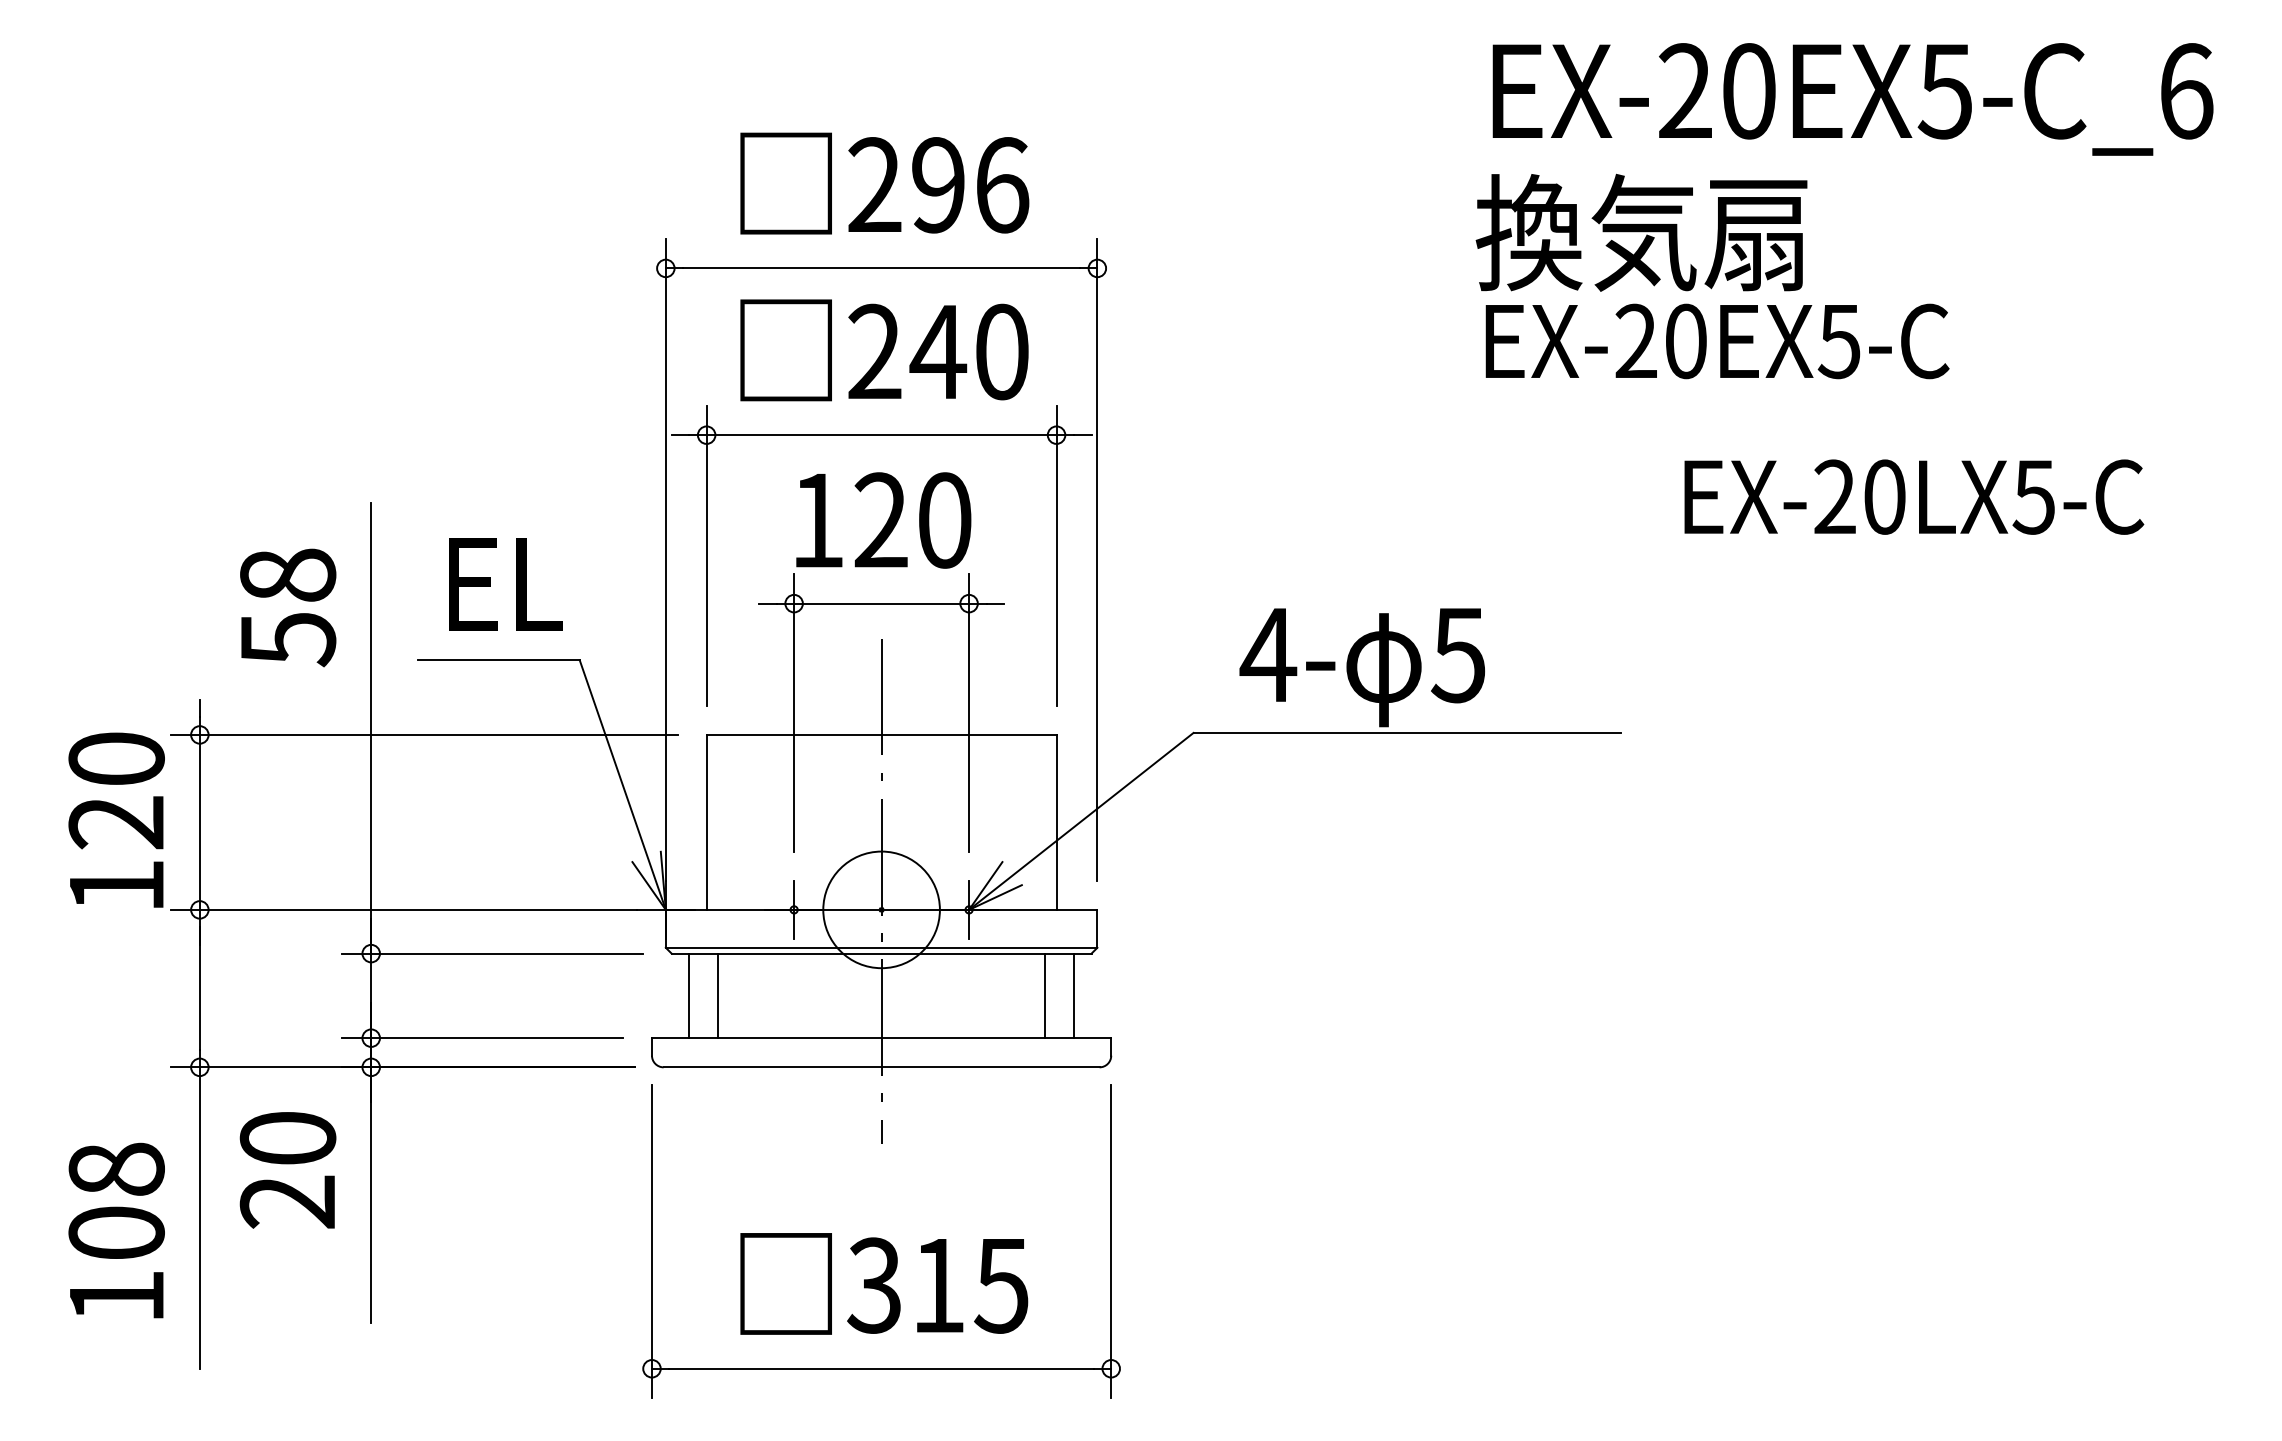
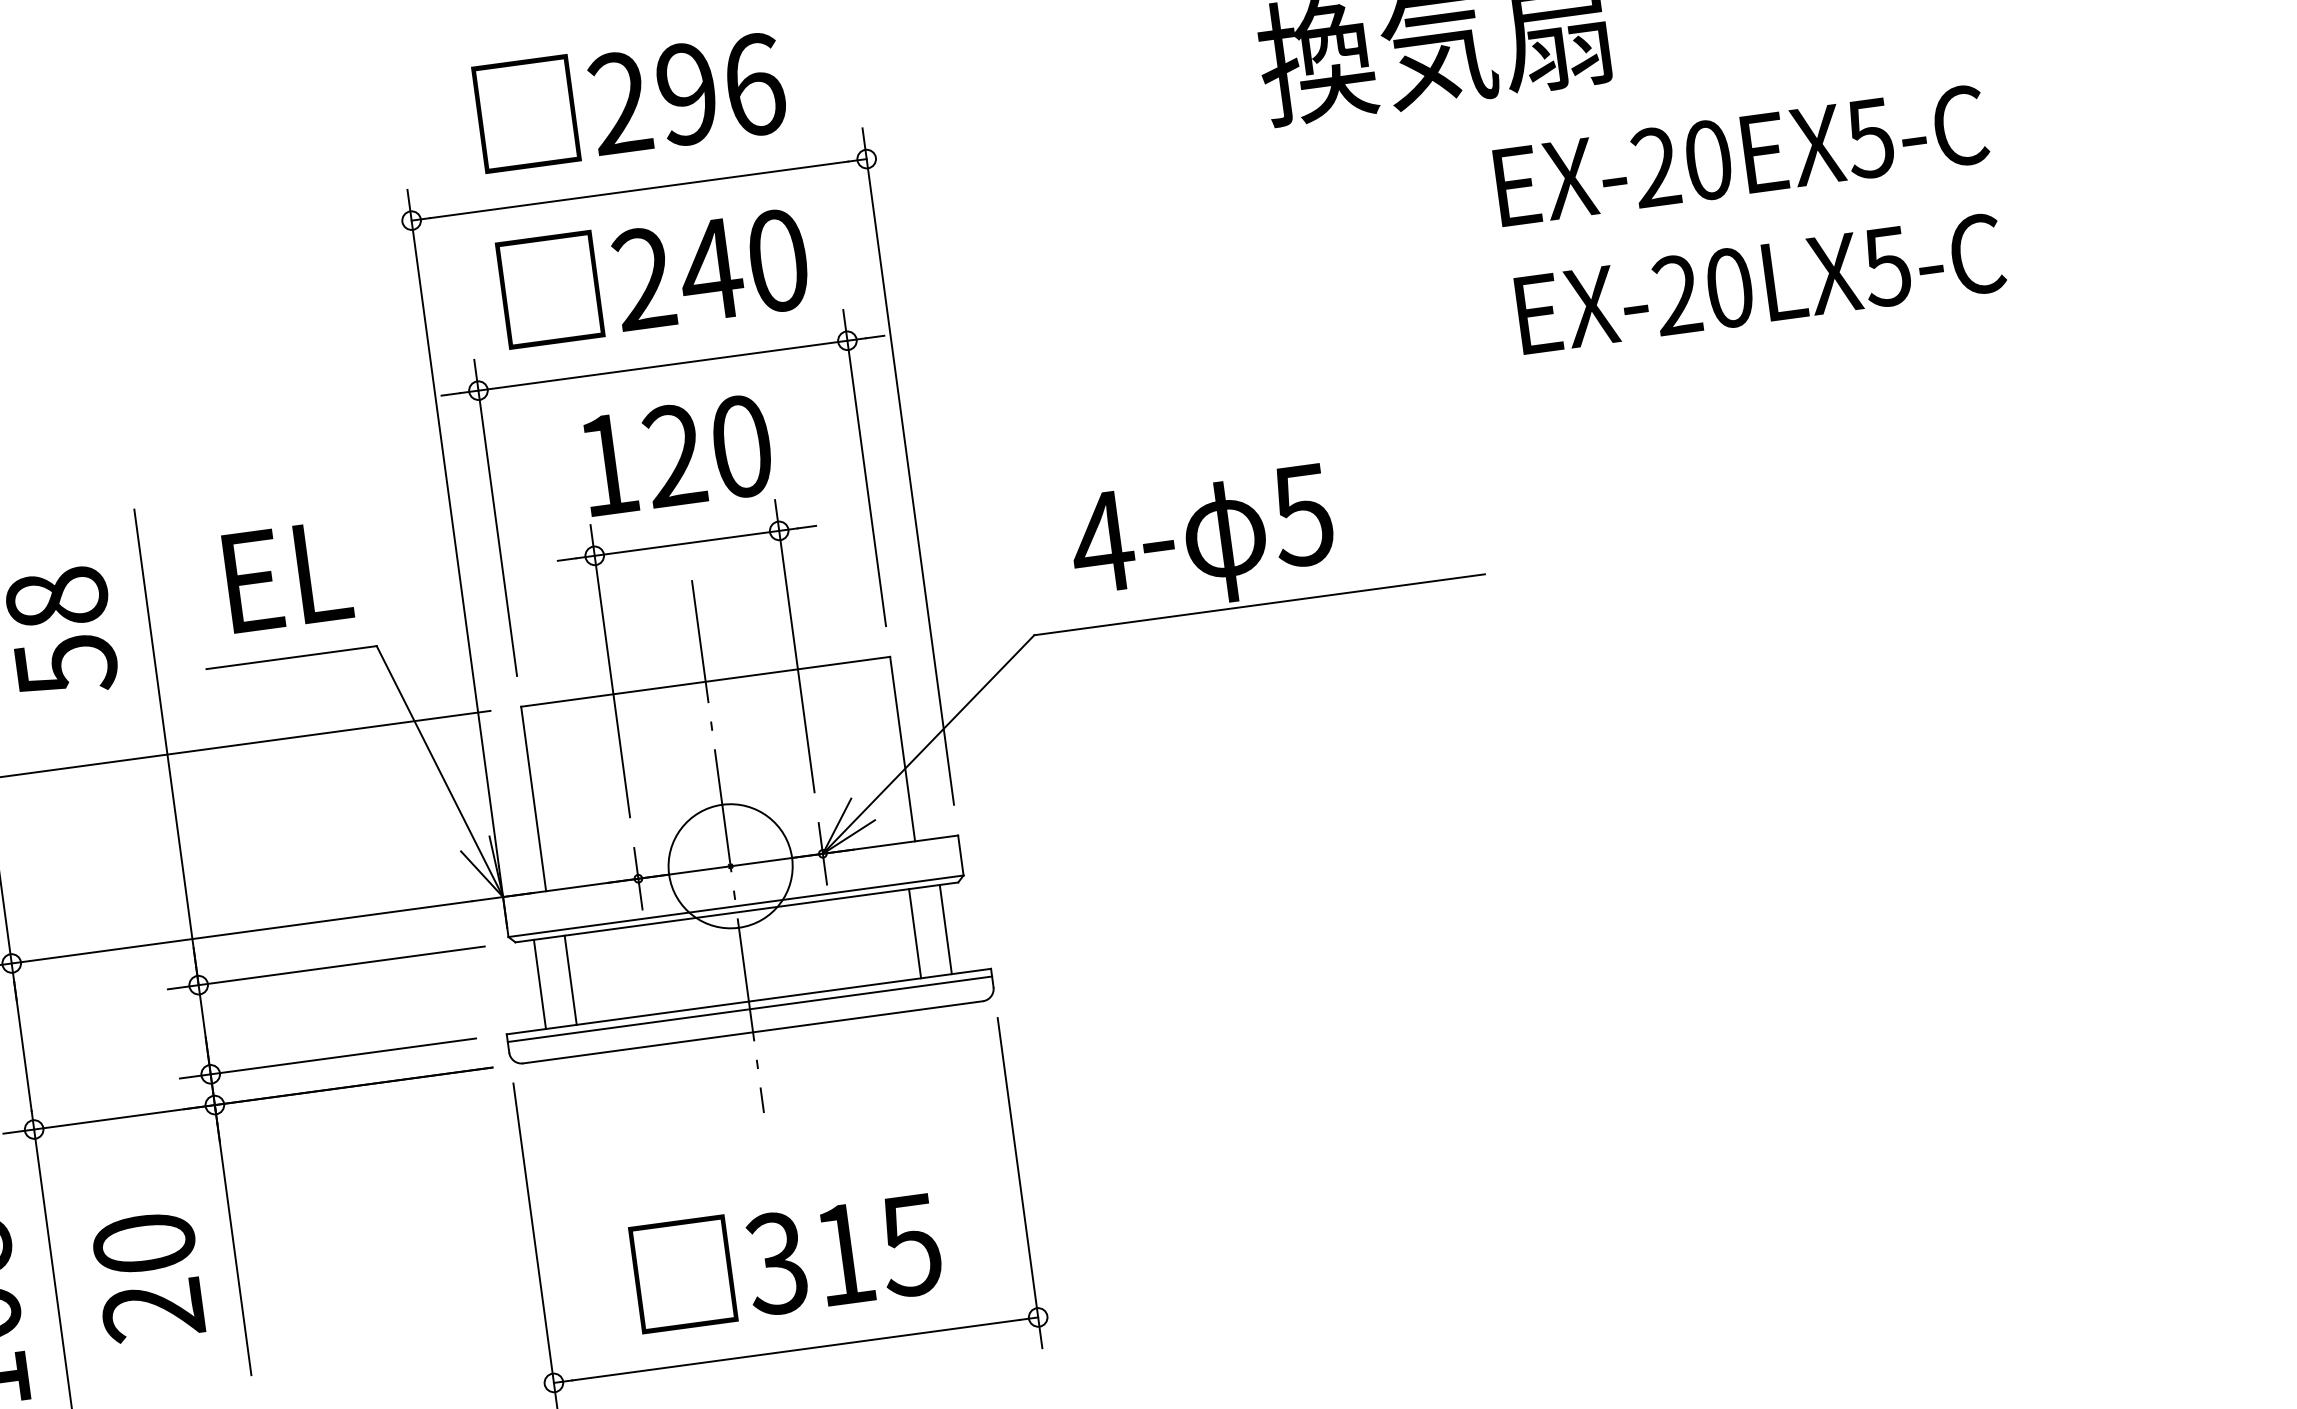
text: (1717, 341) -> (1741, 155), moved
line: (881, 1045) -> (749, 1009), added
text: (287, 1170) -> (148, 1277), moved

